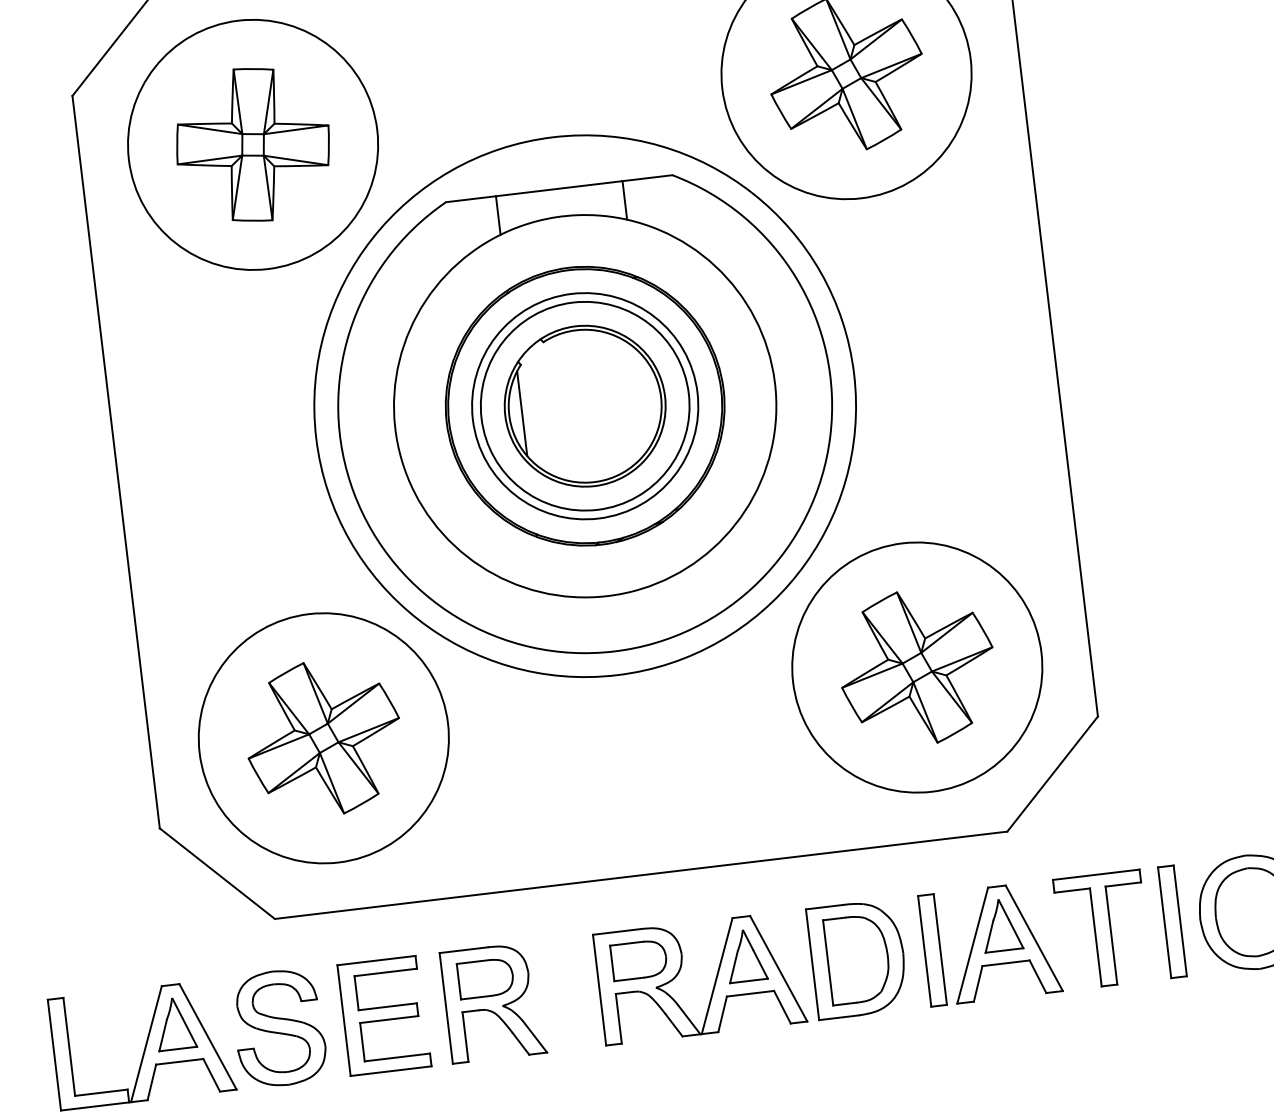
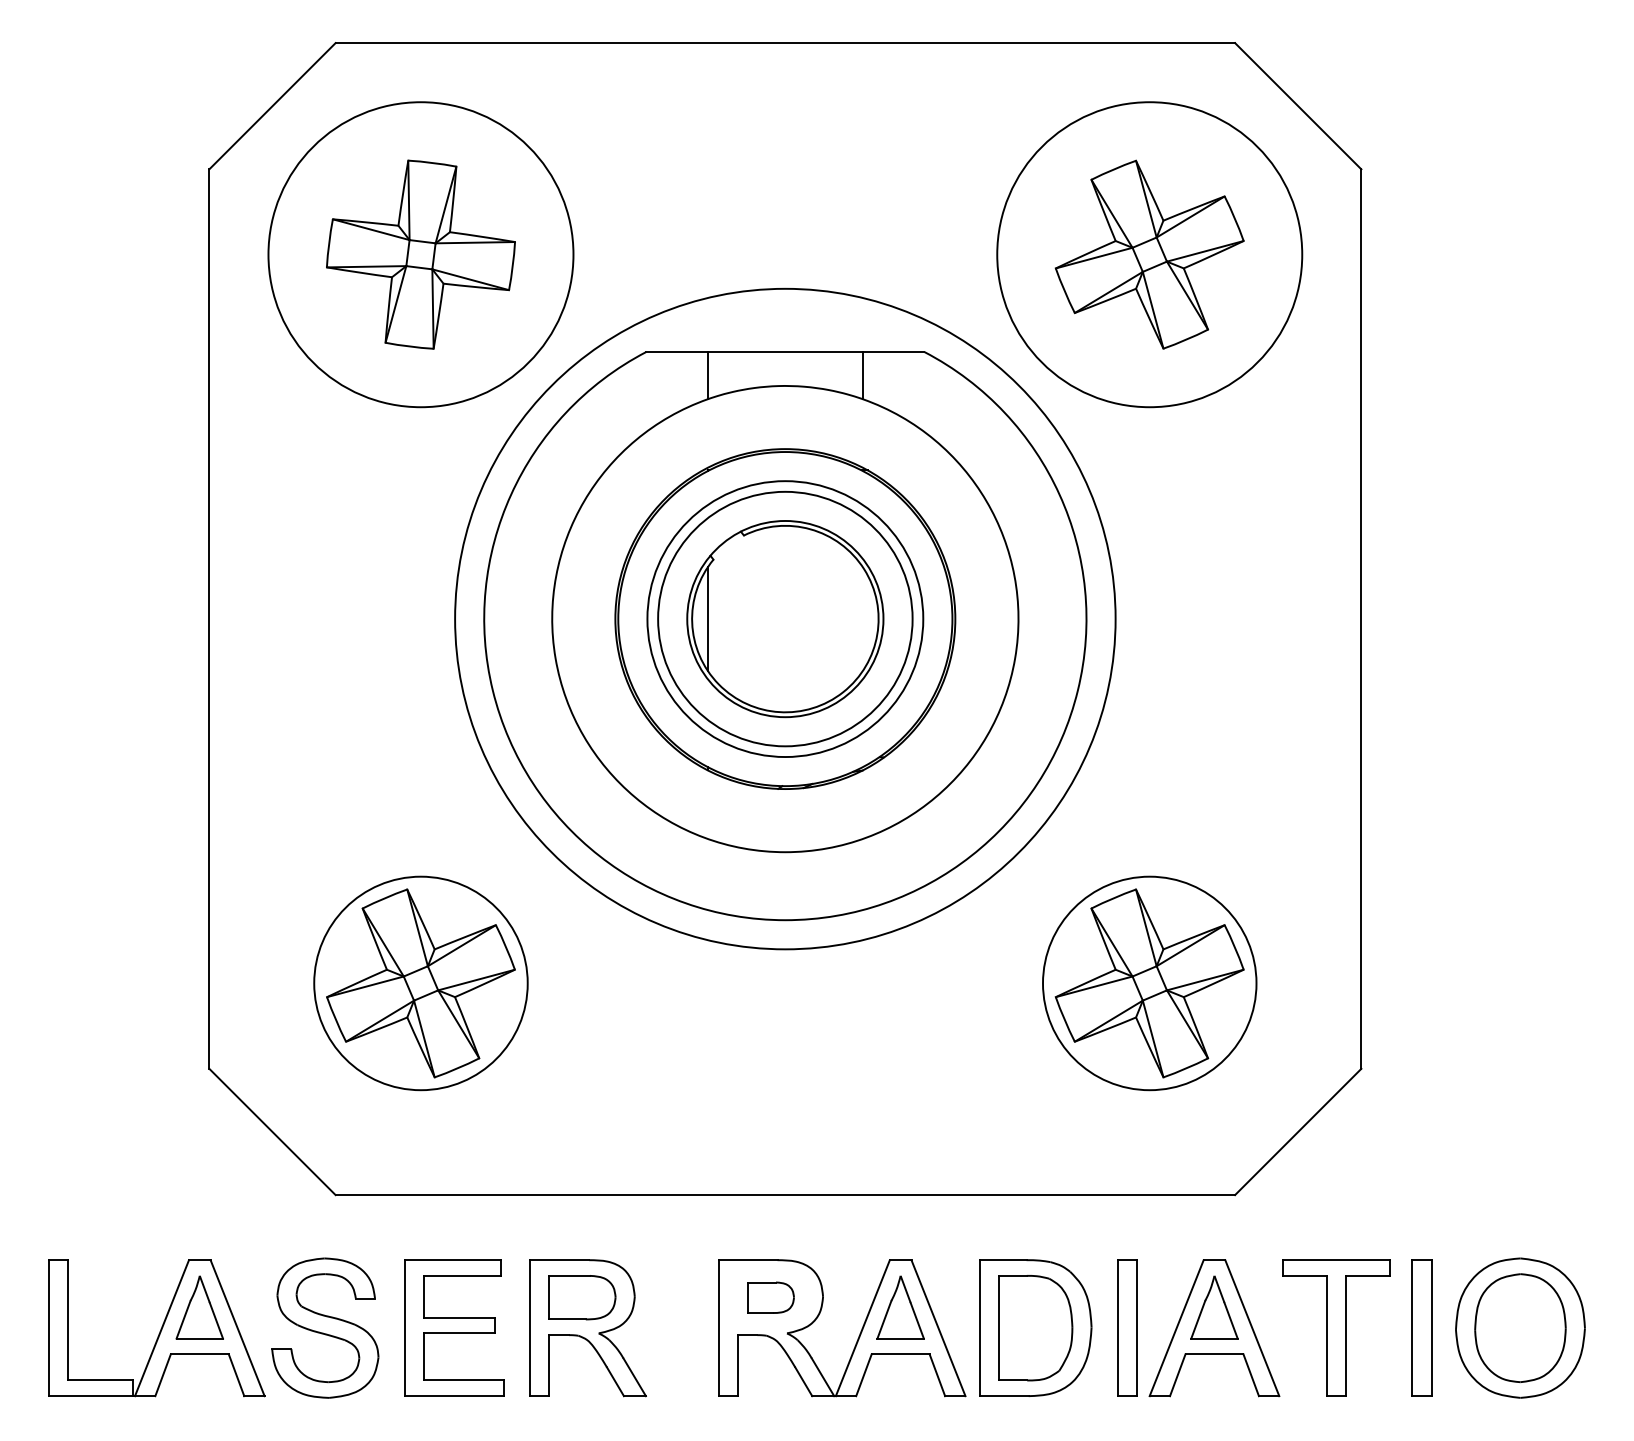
circle: (917, 666) -> (1149, 982), size x0.7
circle: (323, 737) -> (420, 982), size x0.7
part: (638, 960) -> (770, 1297), size x0.7

